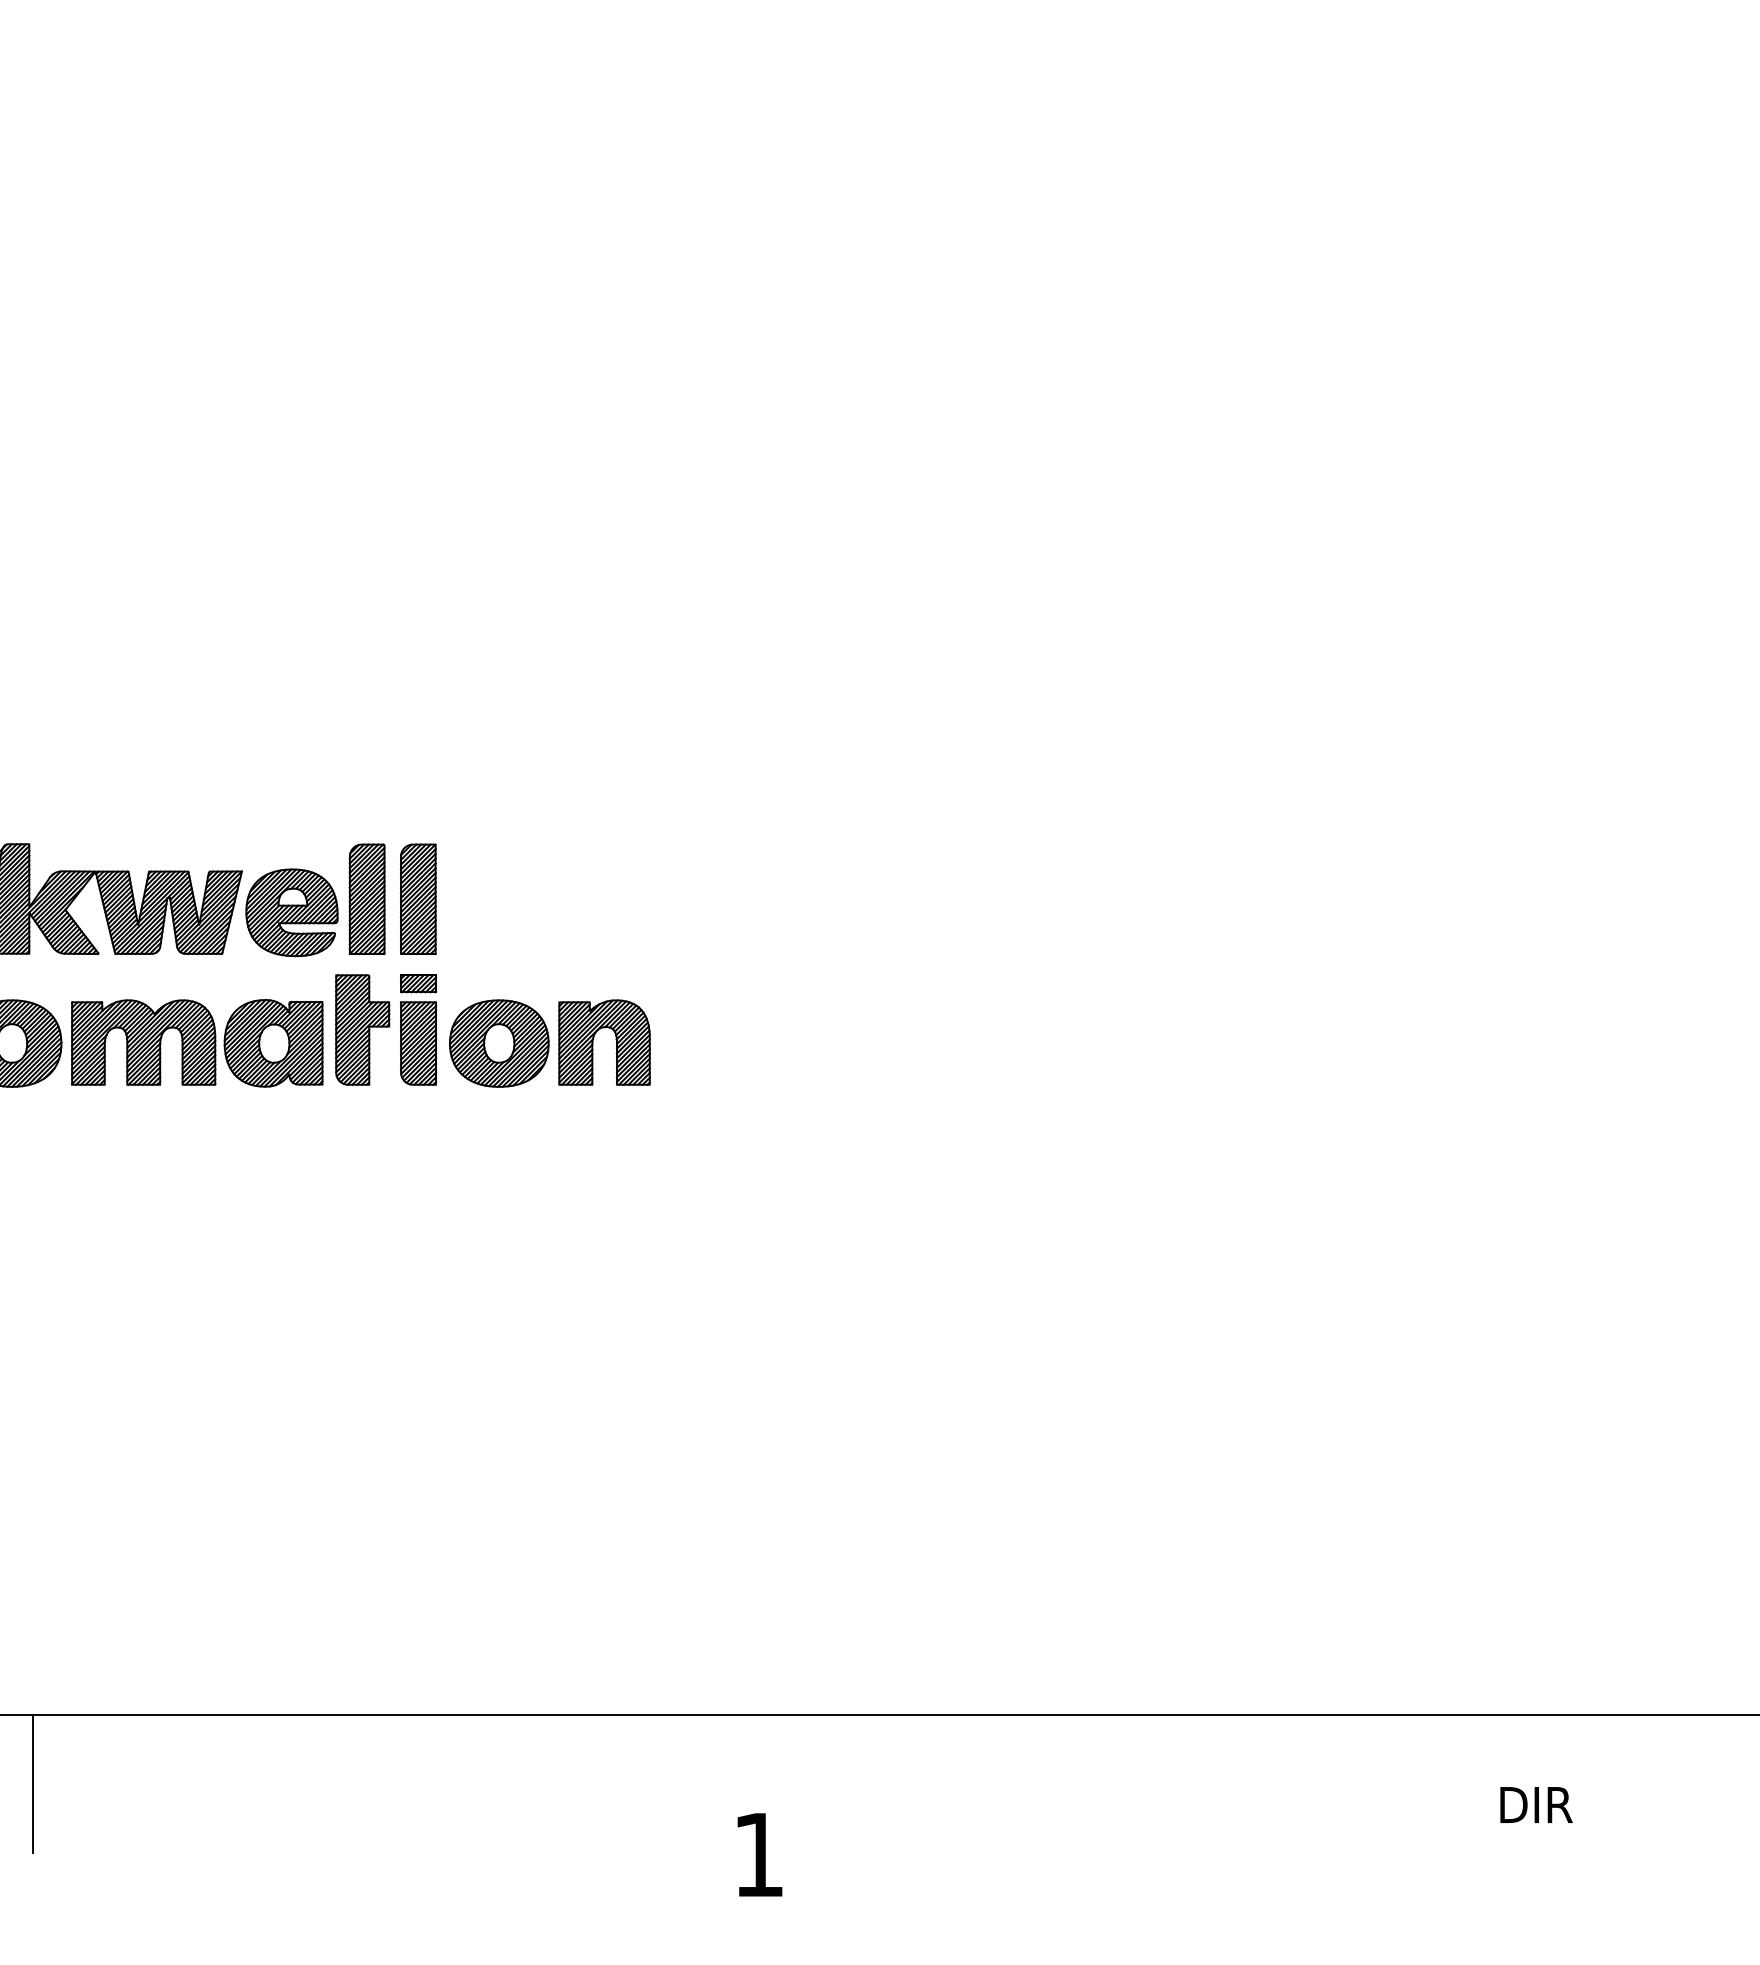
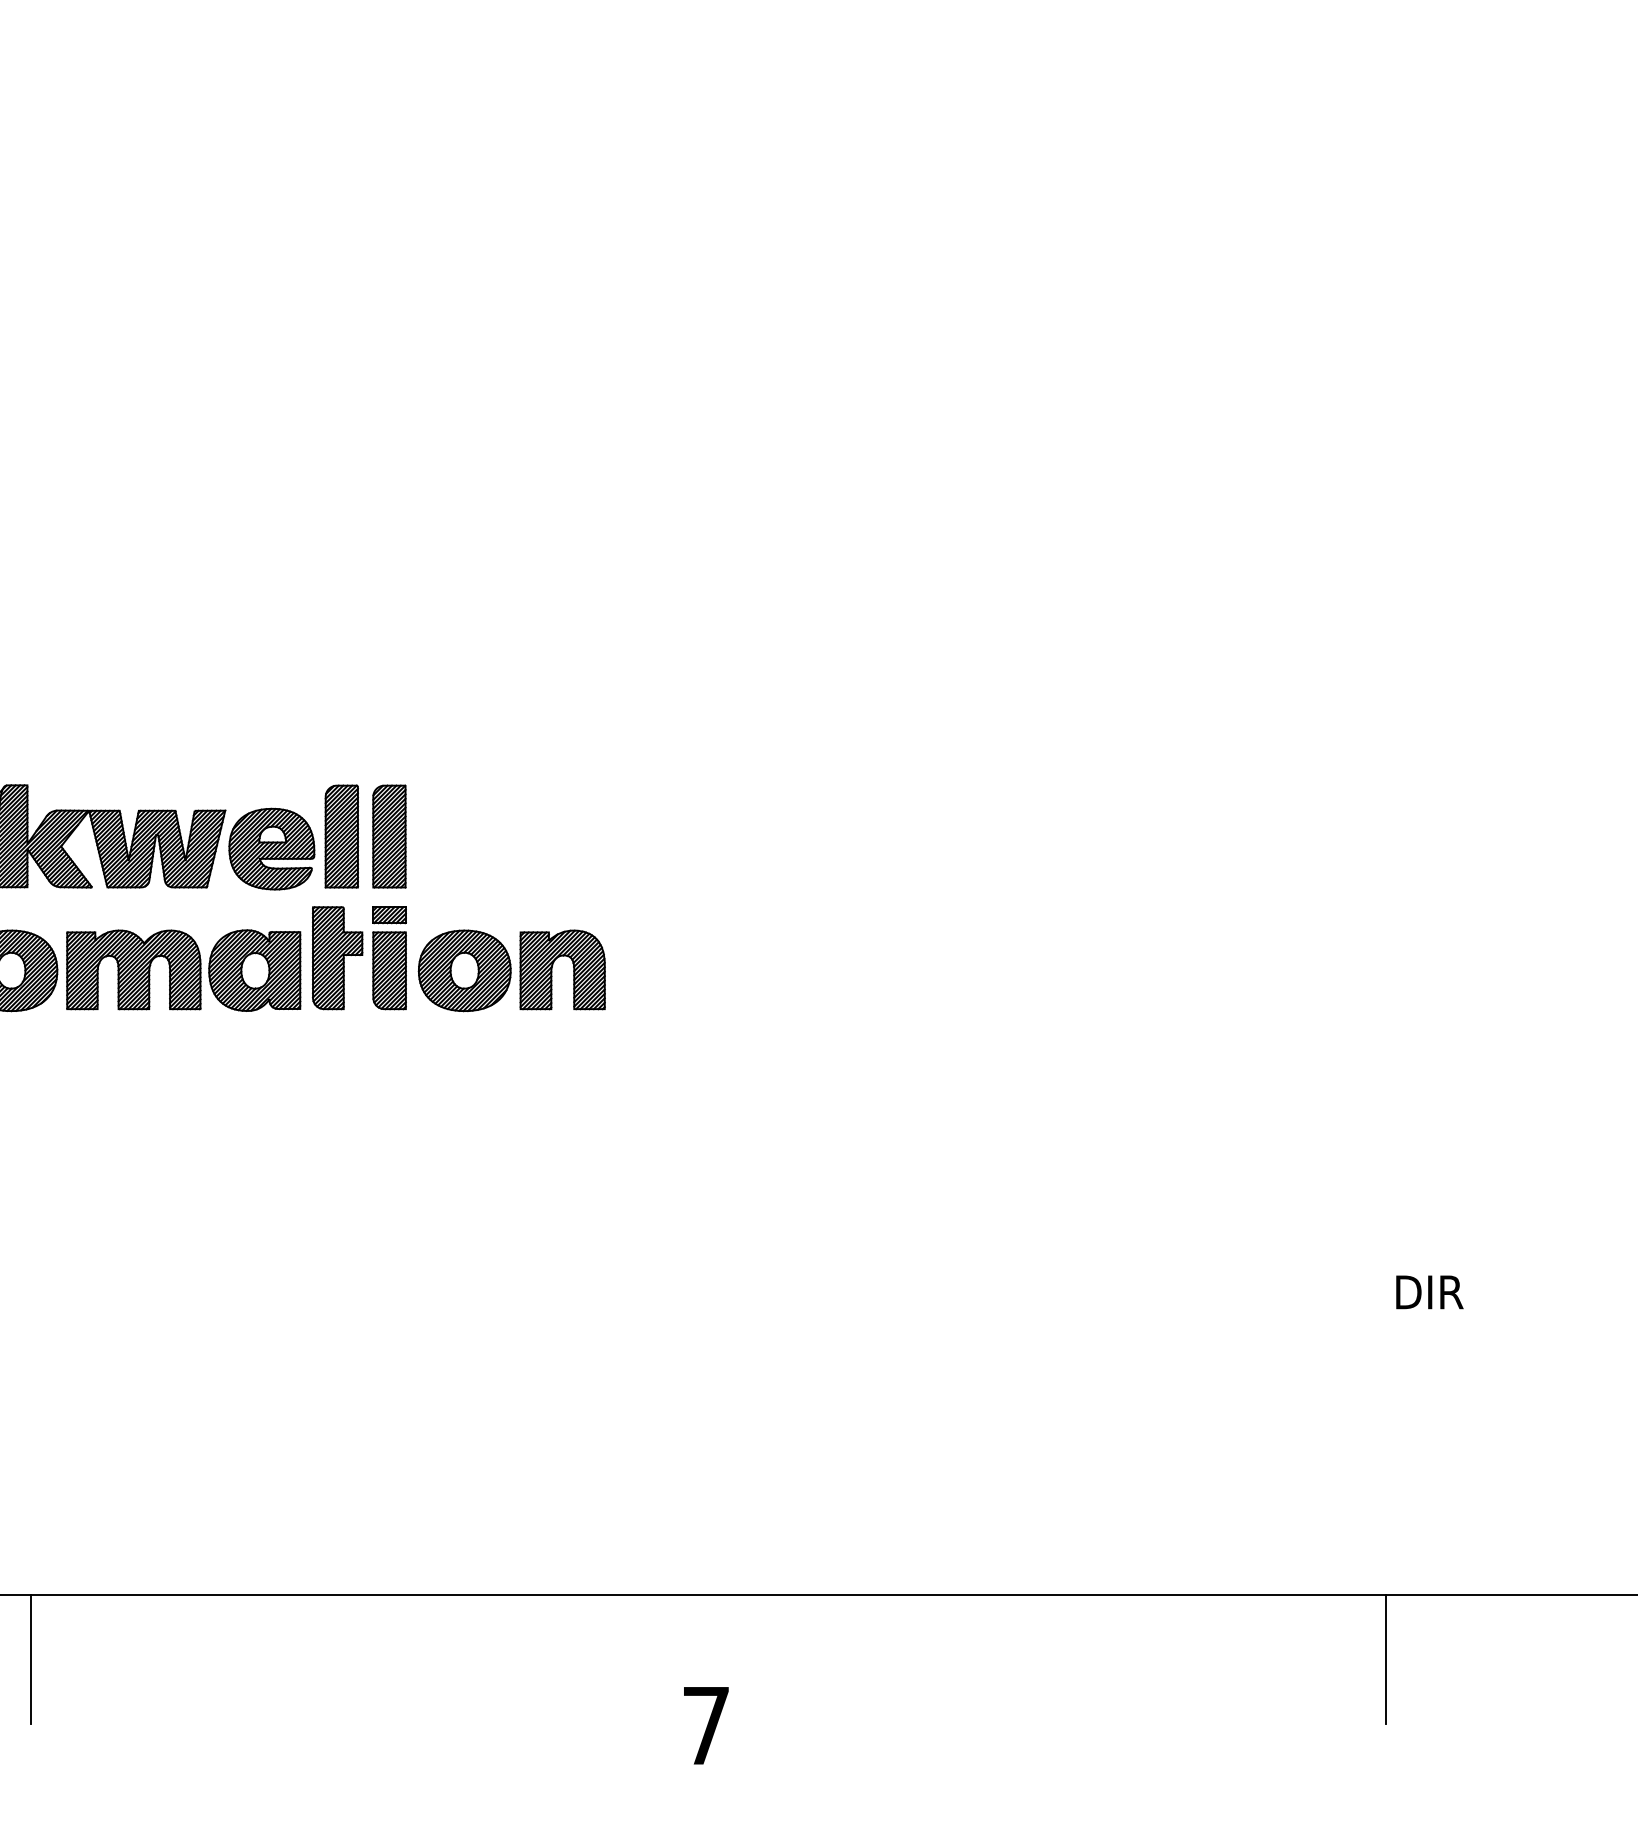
line: (1488, 1783) -> (1385, 1659), added
text: (1536, 1805) -> (1429, 1292), moved
text: (759, 1854) -> (706, 1725), 1 -> 7

